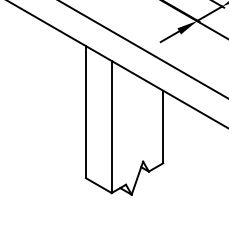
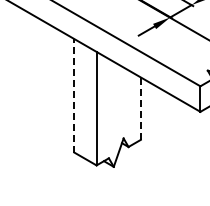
line: (85, 111) -> (74, 95), solid -> dashed
line: (162, 126) -> (140, 108), solid -> dashed

